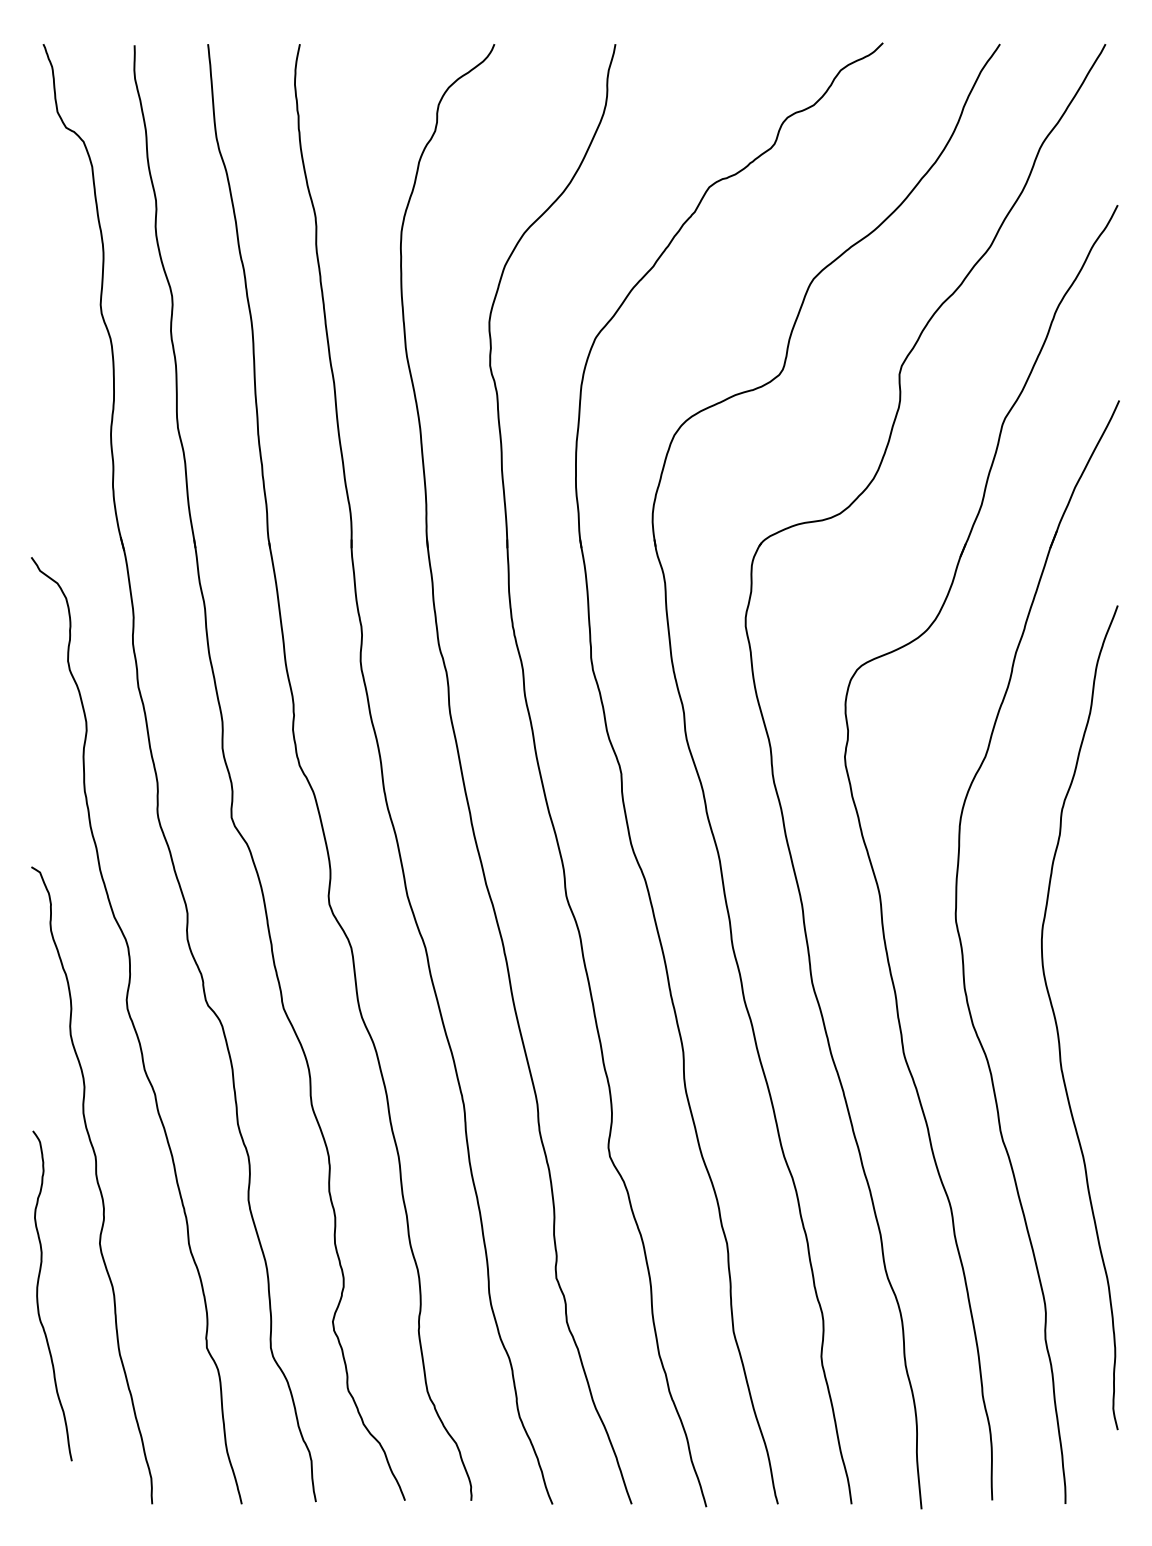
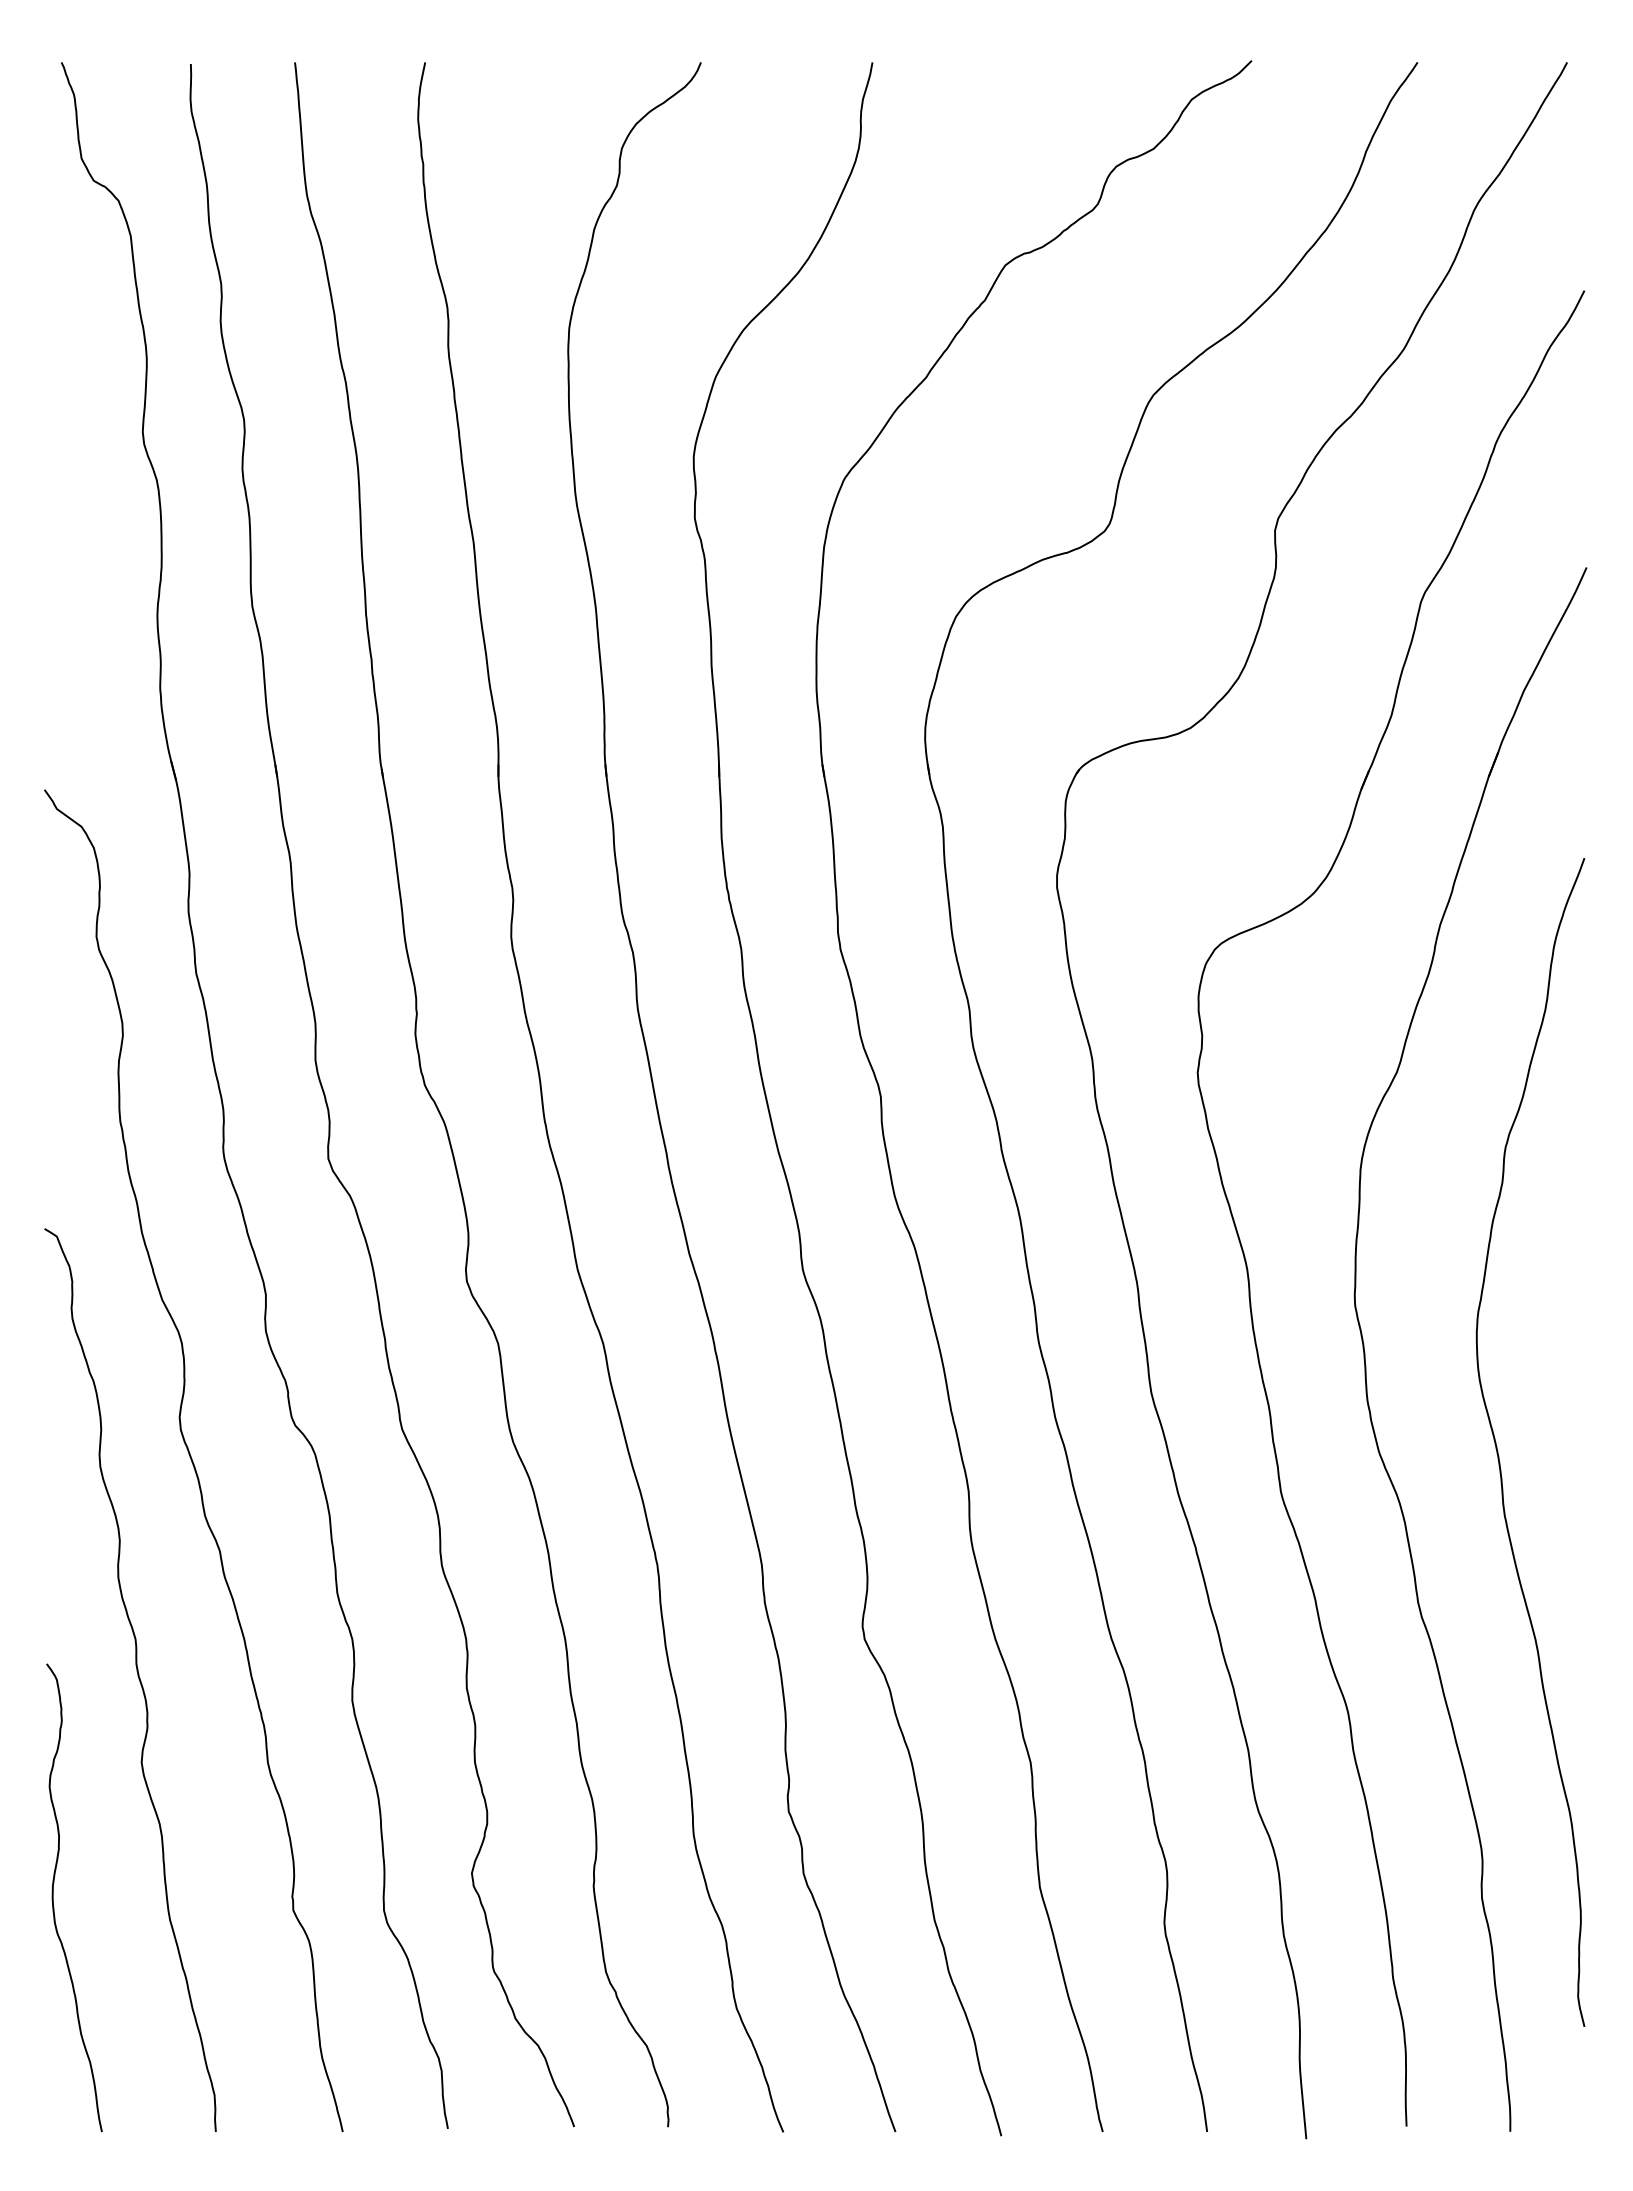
curve: (37, 1295) -> (53, 1897), moved

